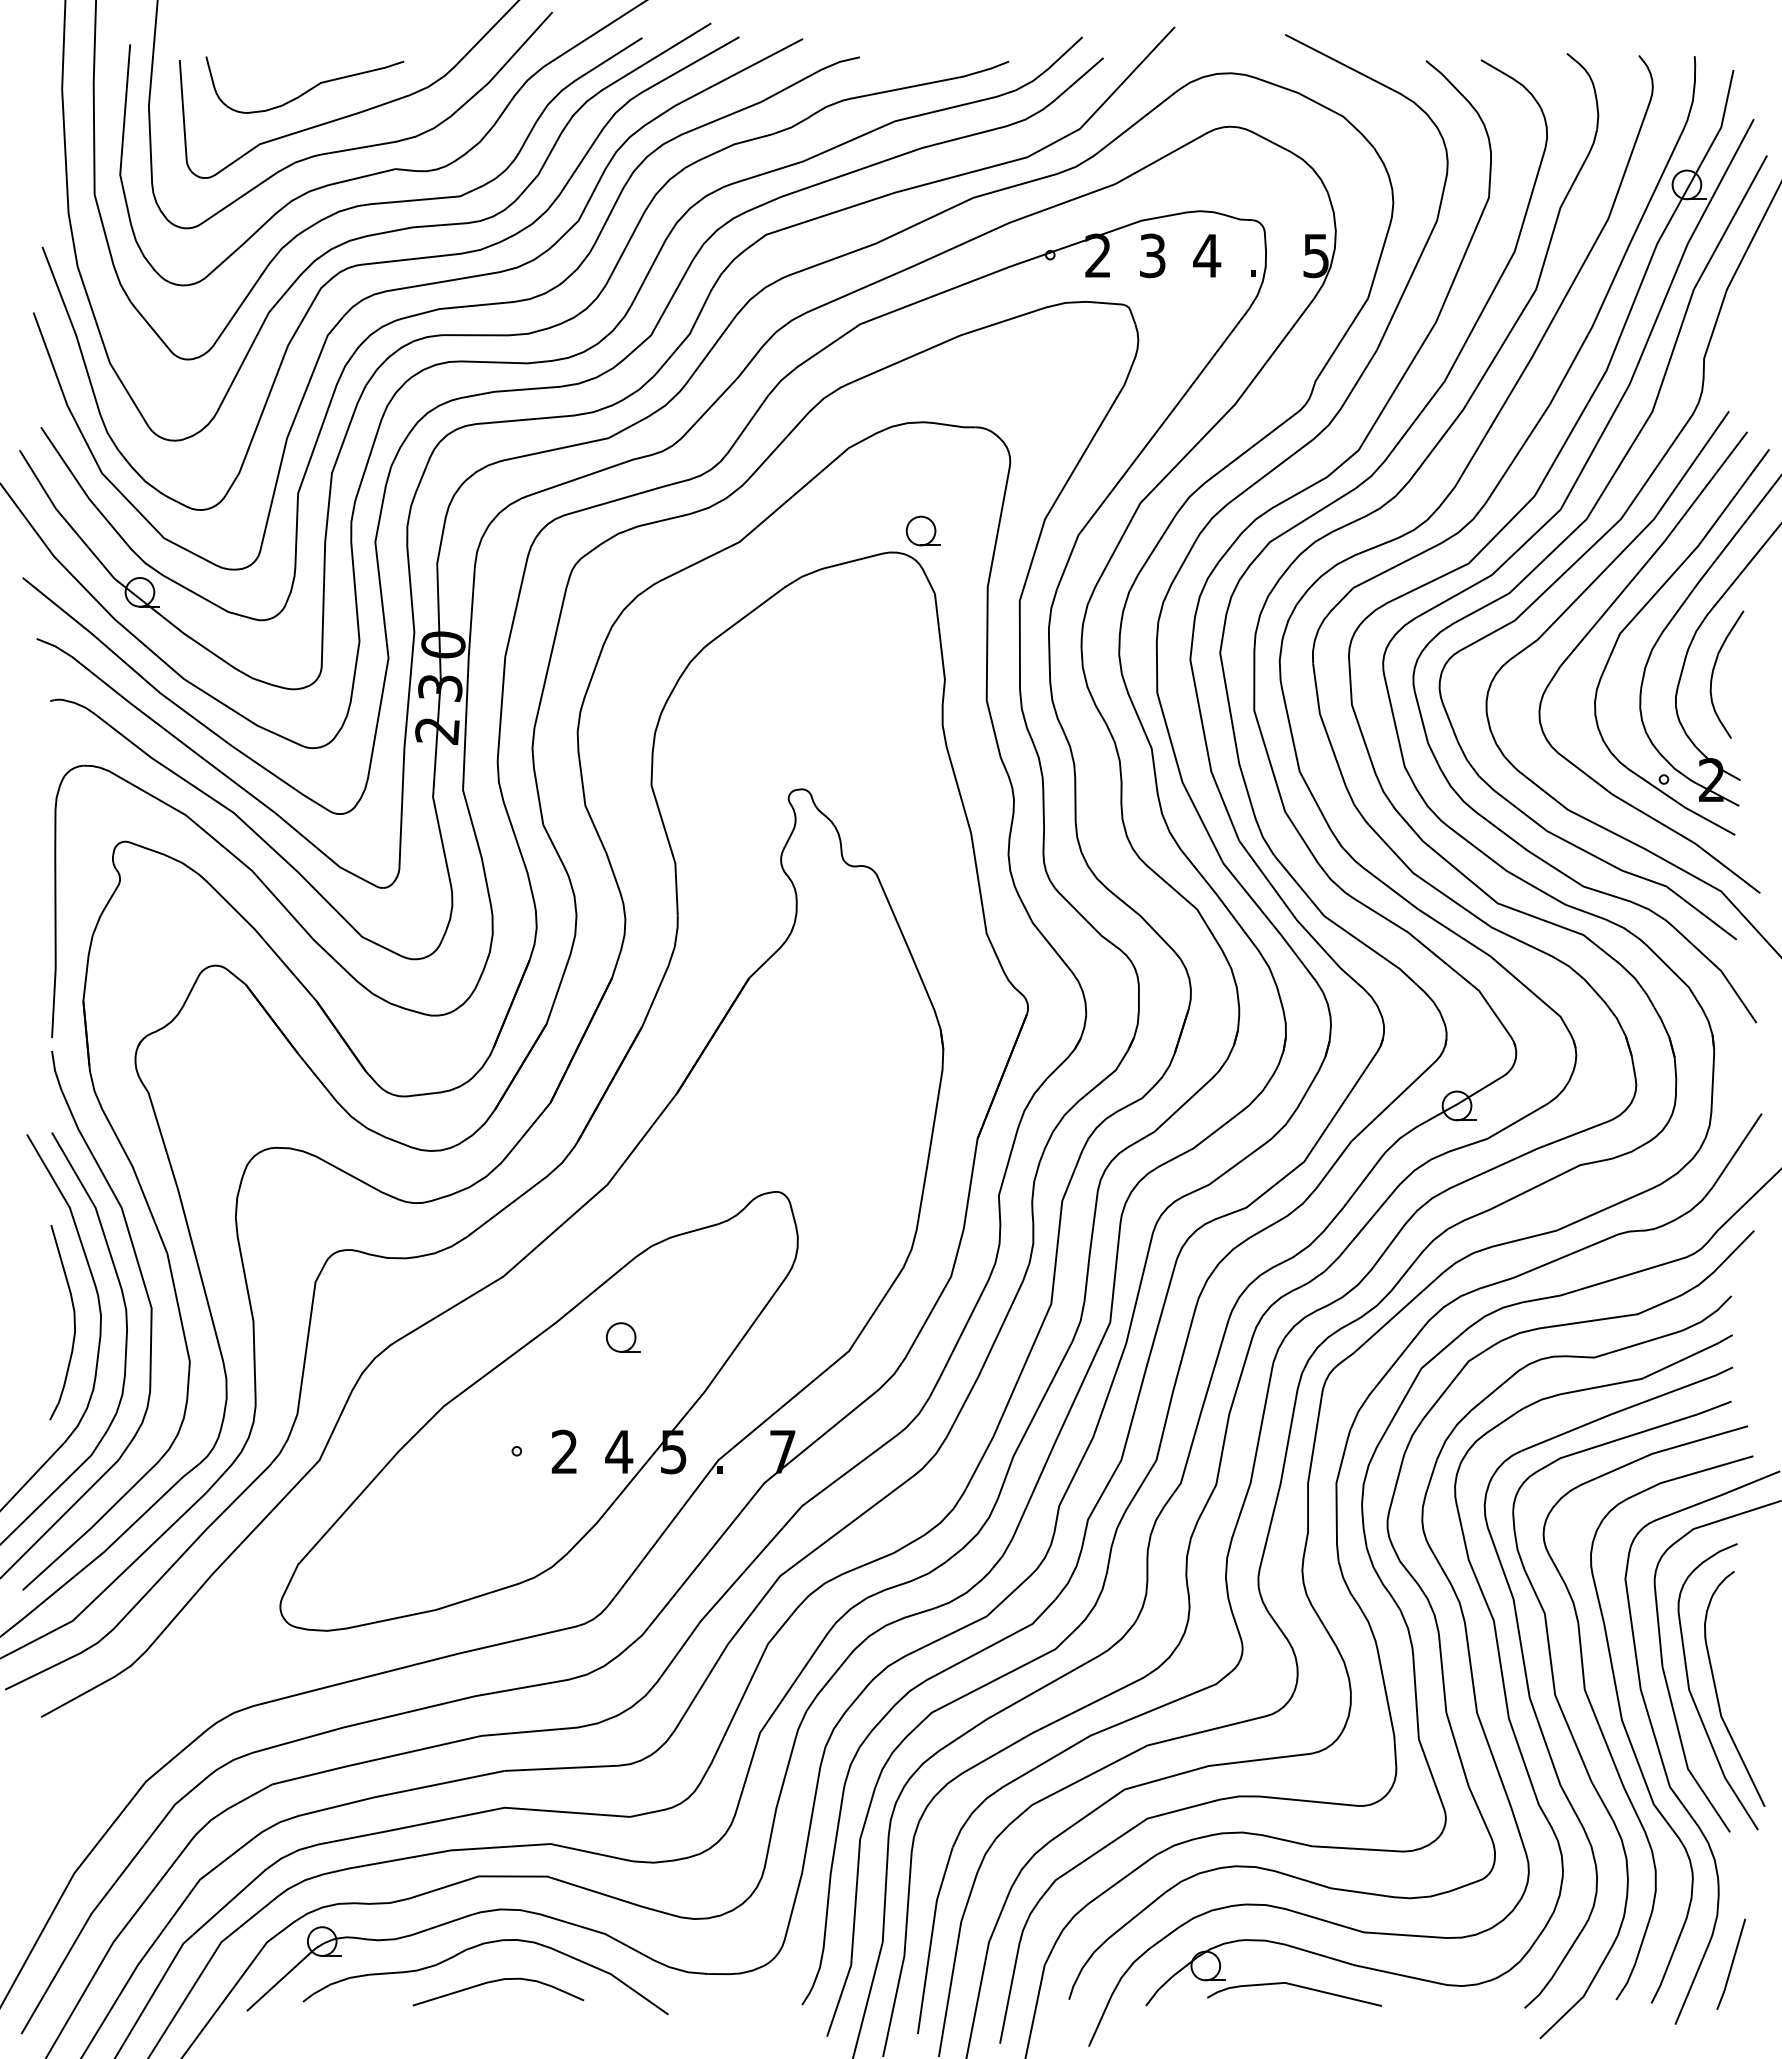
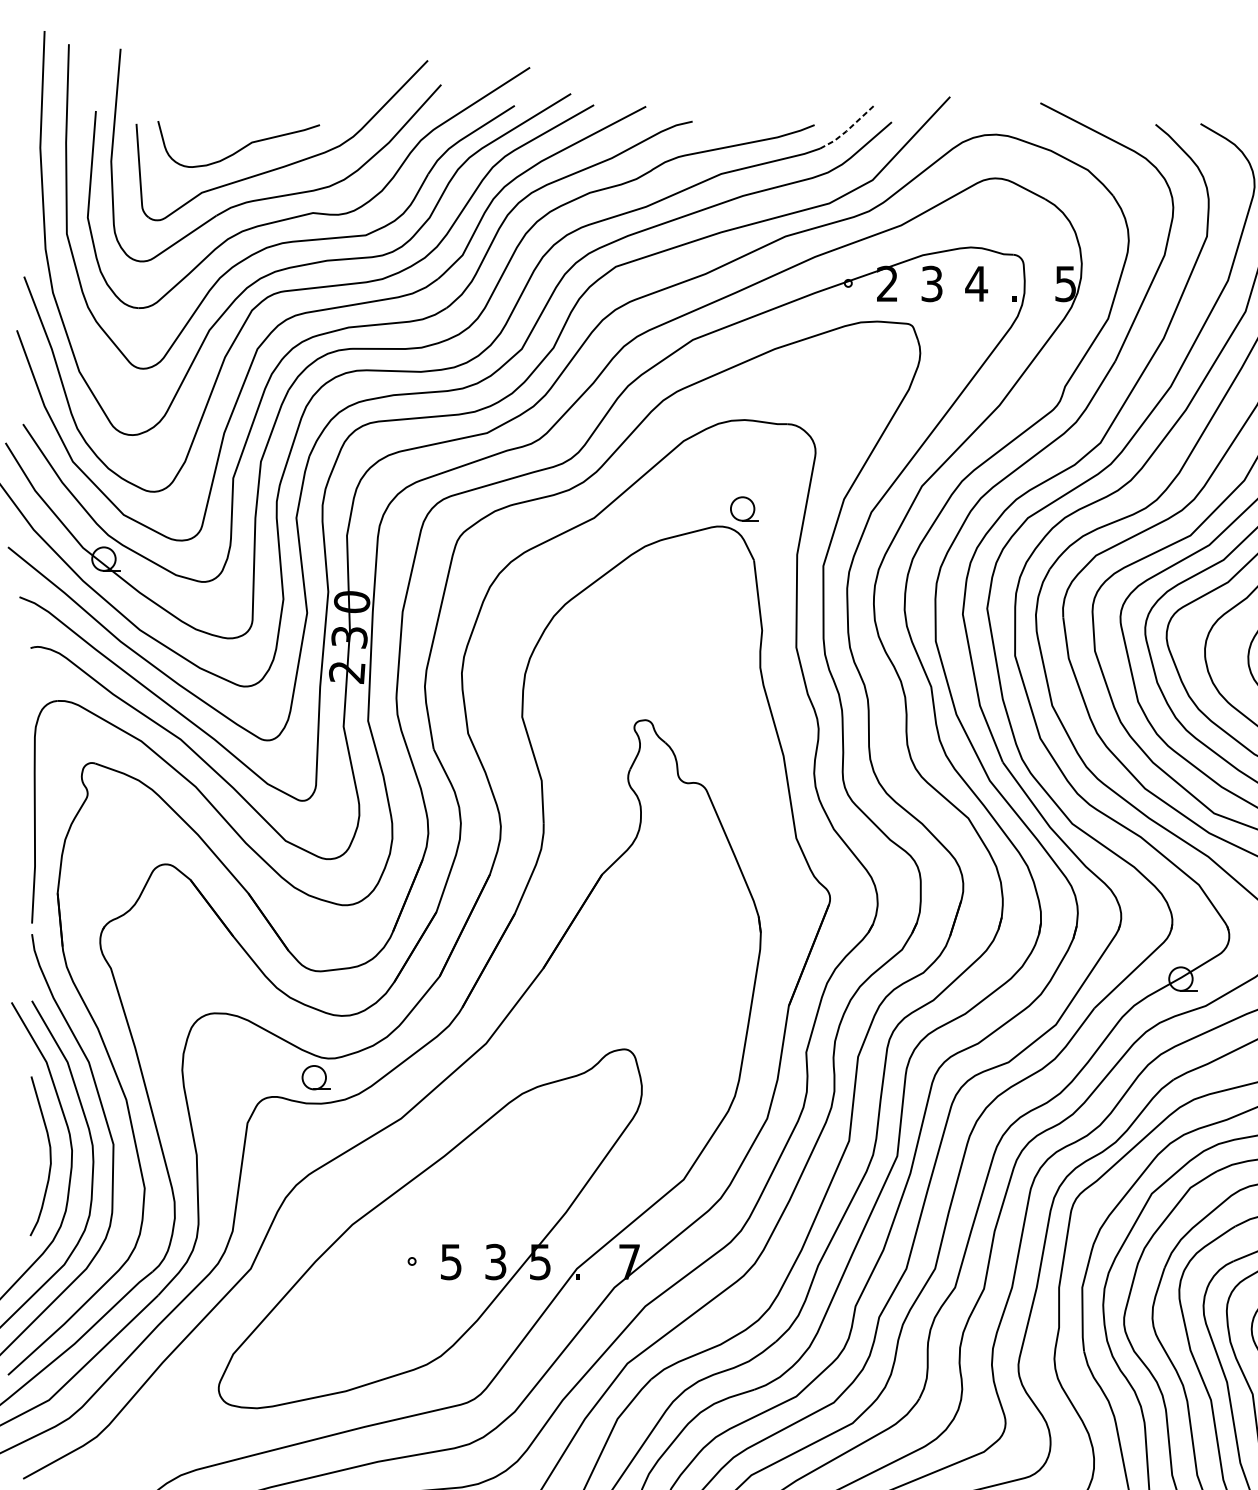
line: (1050, 66) -> (848, 129), solid -> dashed
part: (623, 1337) -> (316, 1077), moved
text: (564, 1451) -> (451, 1261), 2 -> 5
text: (619, 1451) -> (496, 1261), 4 -> 3

